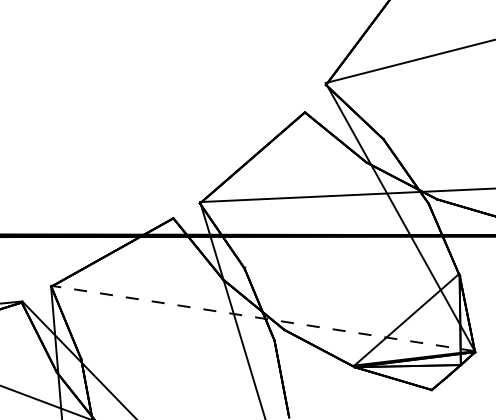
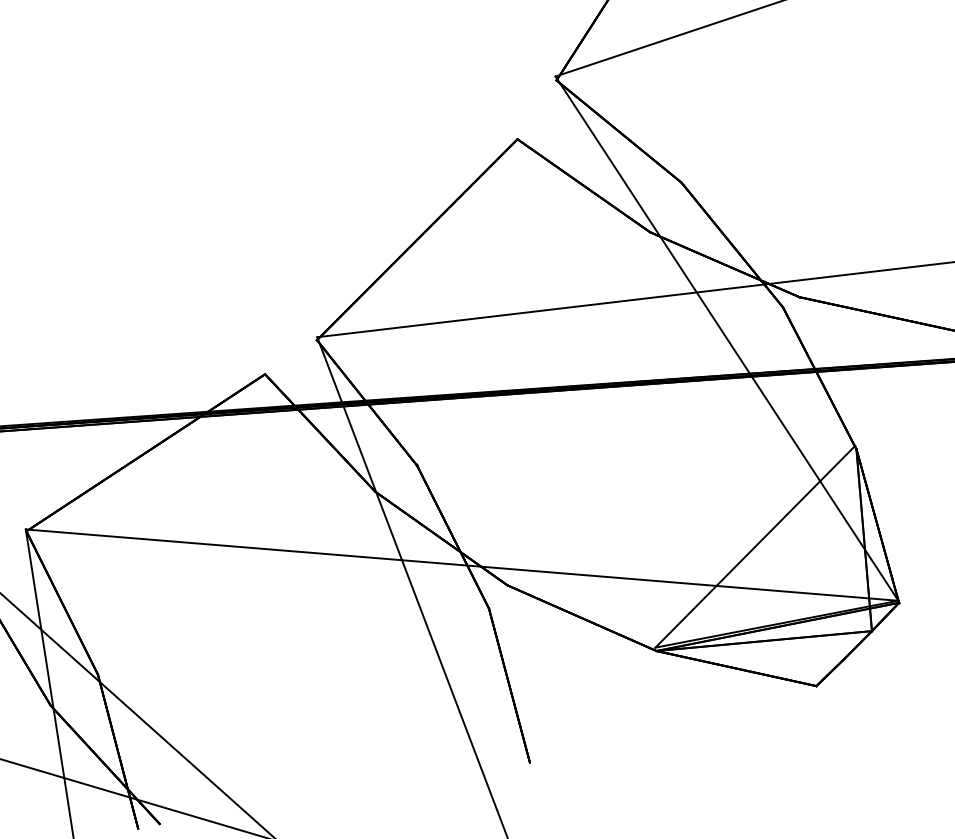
line: (262, 318) -> (461, 565), dashed -> solid

